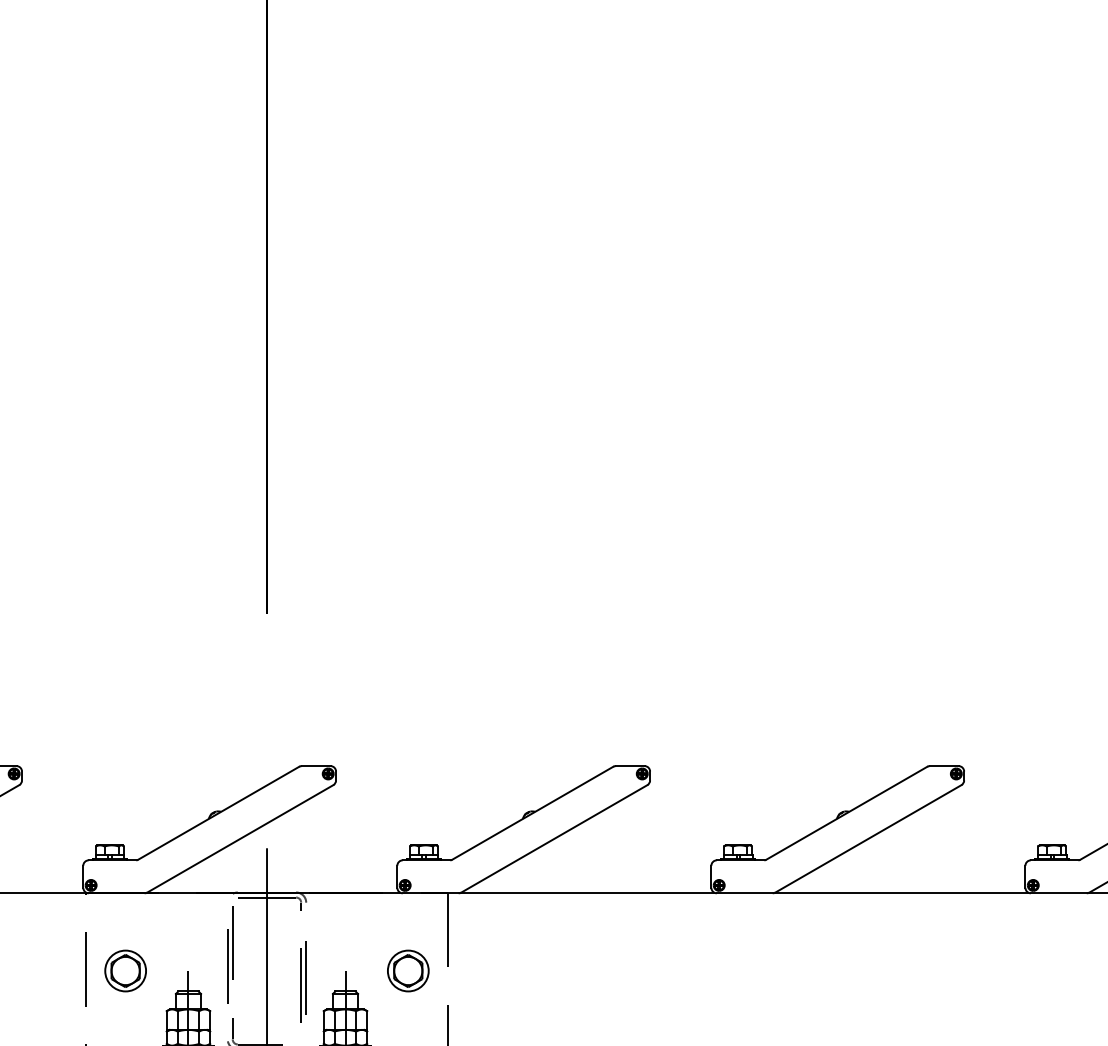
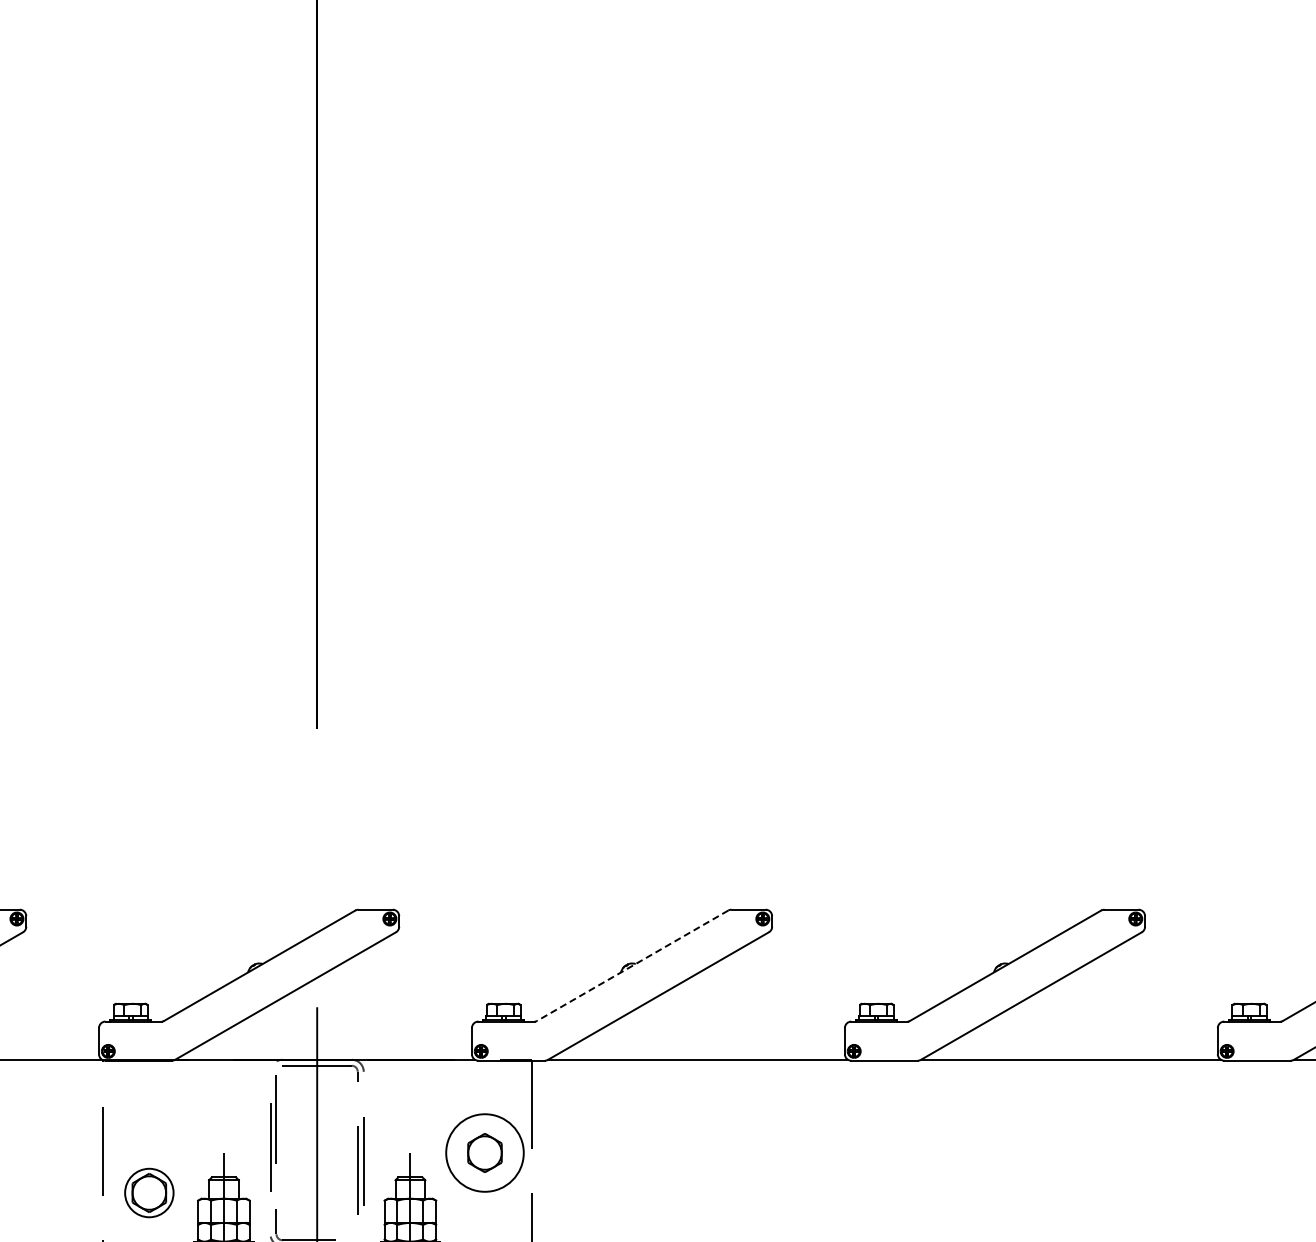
line: (532, 813) -> (632, 966), solid -> dashed
part: (125, 970) -> (149, 1192), moved
circle: (407, 970) -> (484, 1152), size x1.6

